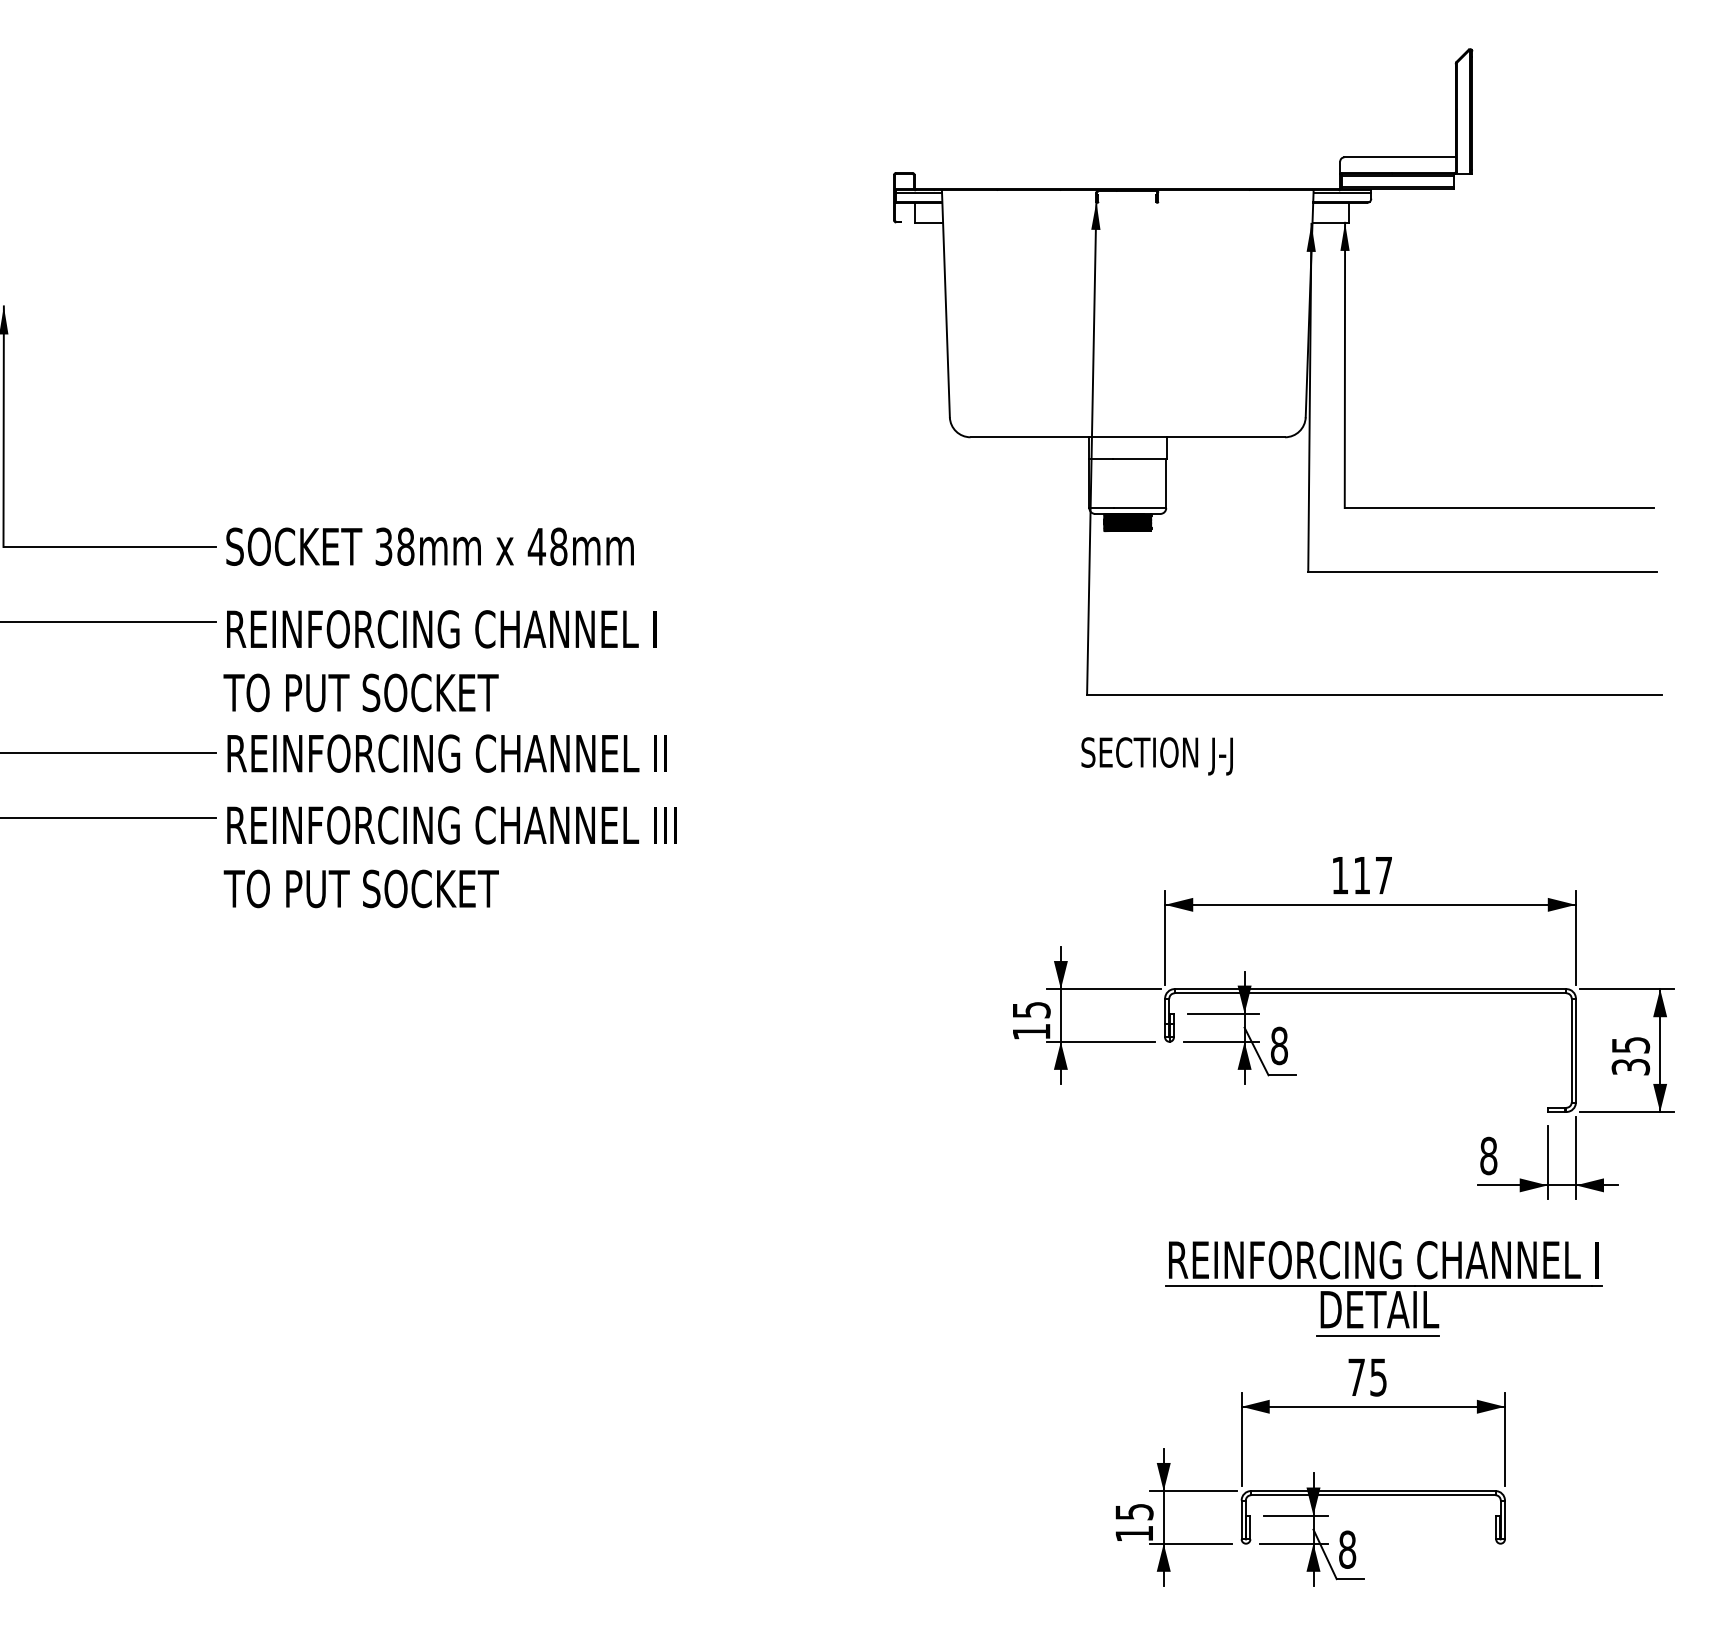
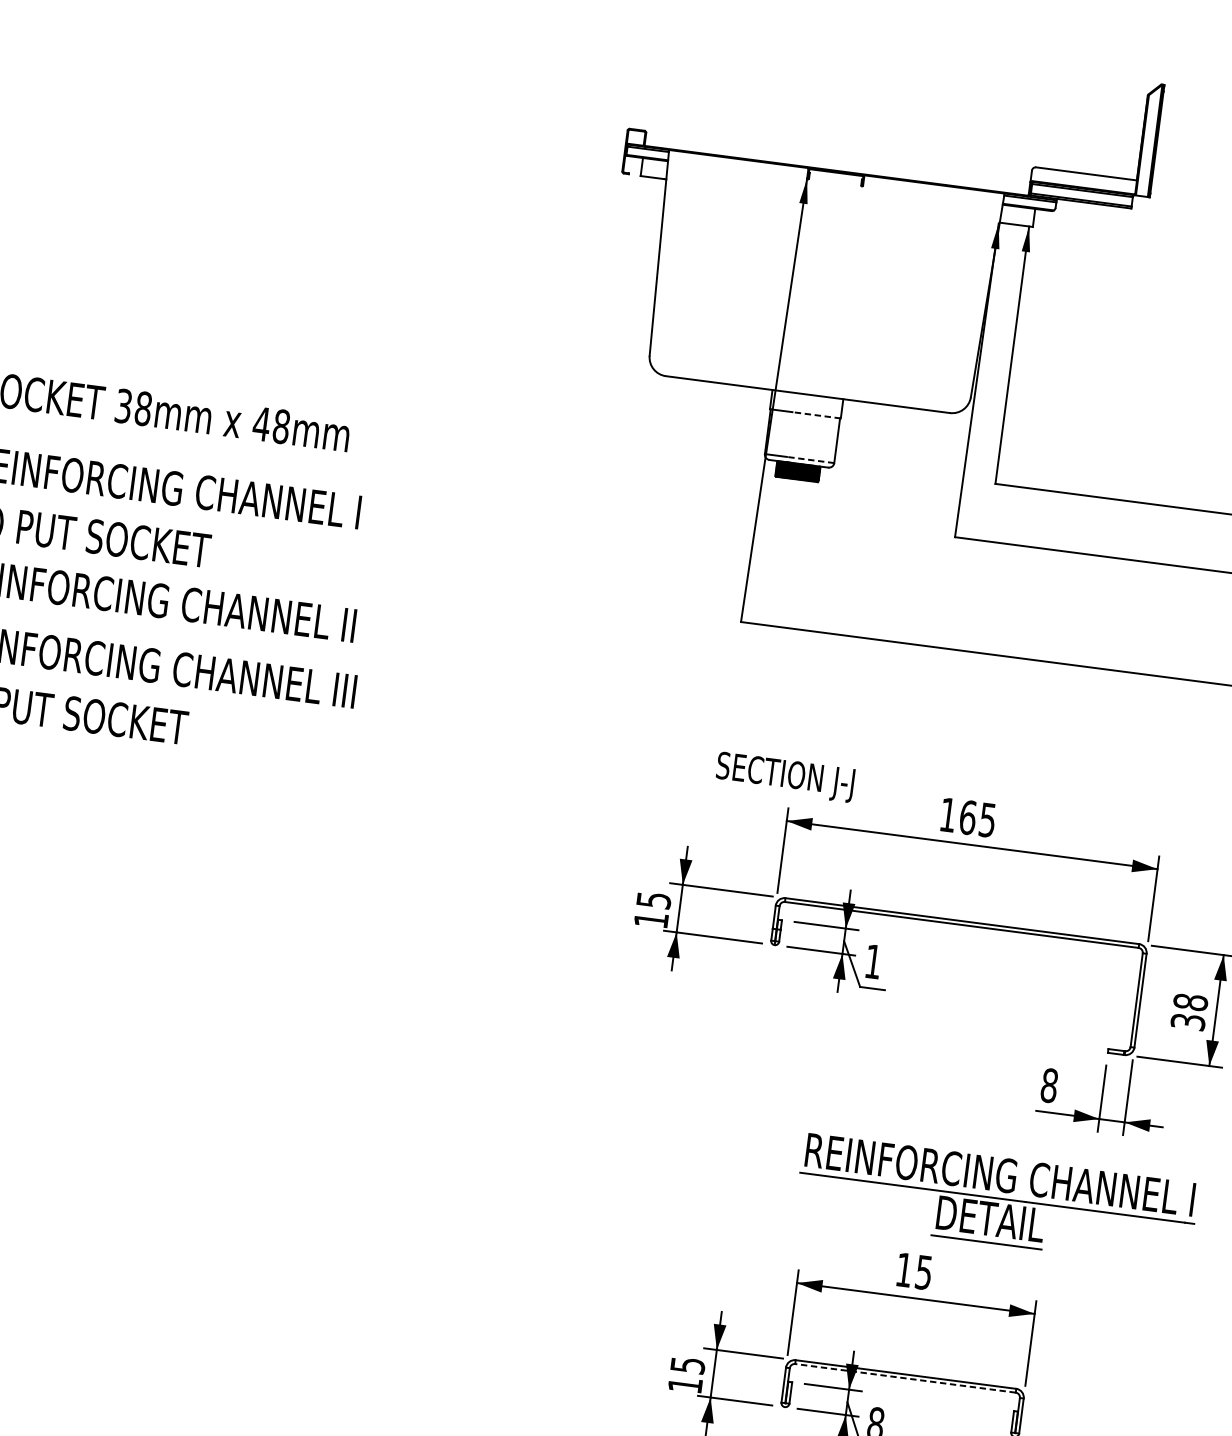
line: (1140, 458) -> (816, 415), solid -> dashed
line: (1139, 508) -> (810, 460), solid -> dashed
text: (1156, 756) -> (784, 777), moved
text: (1372, 875) -> (977, 818), 117 -> 165
text: (1630, 1044) -> (1190, 1001), 35 -> 38
text: (1279, 1045) -> (873, 961), 8 -> 1
part: (1383, 1288) -> (996, 1200), moved
text: (1356, 1376) -> (904, 1269), 75 -> 15
line: (1372, 1495) -> (904, 1378), solid -> dashed

